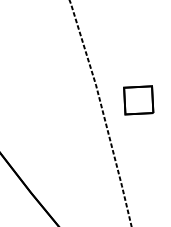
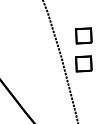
part: (138, 47) -> (83, 35), added

